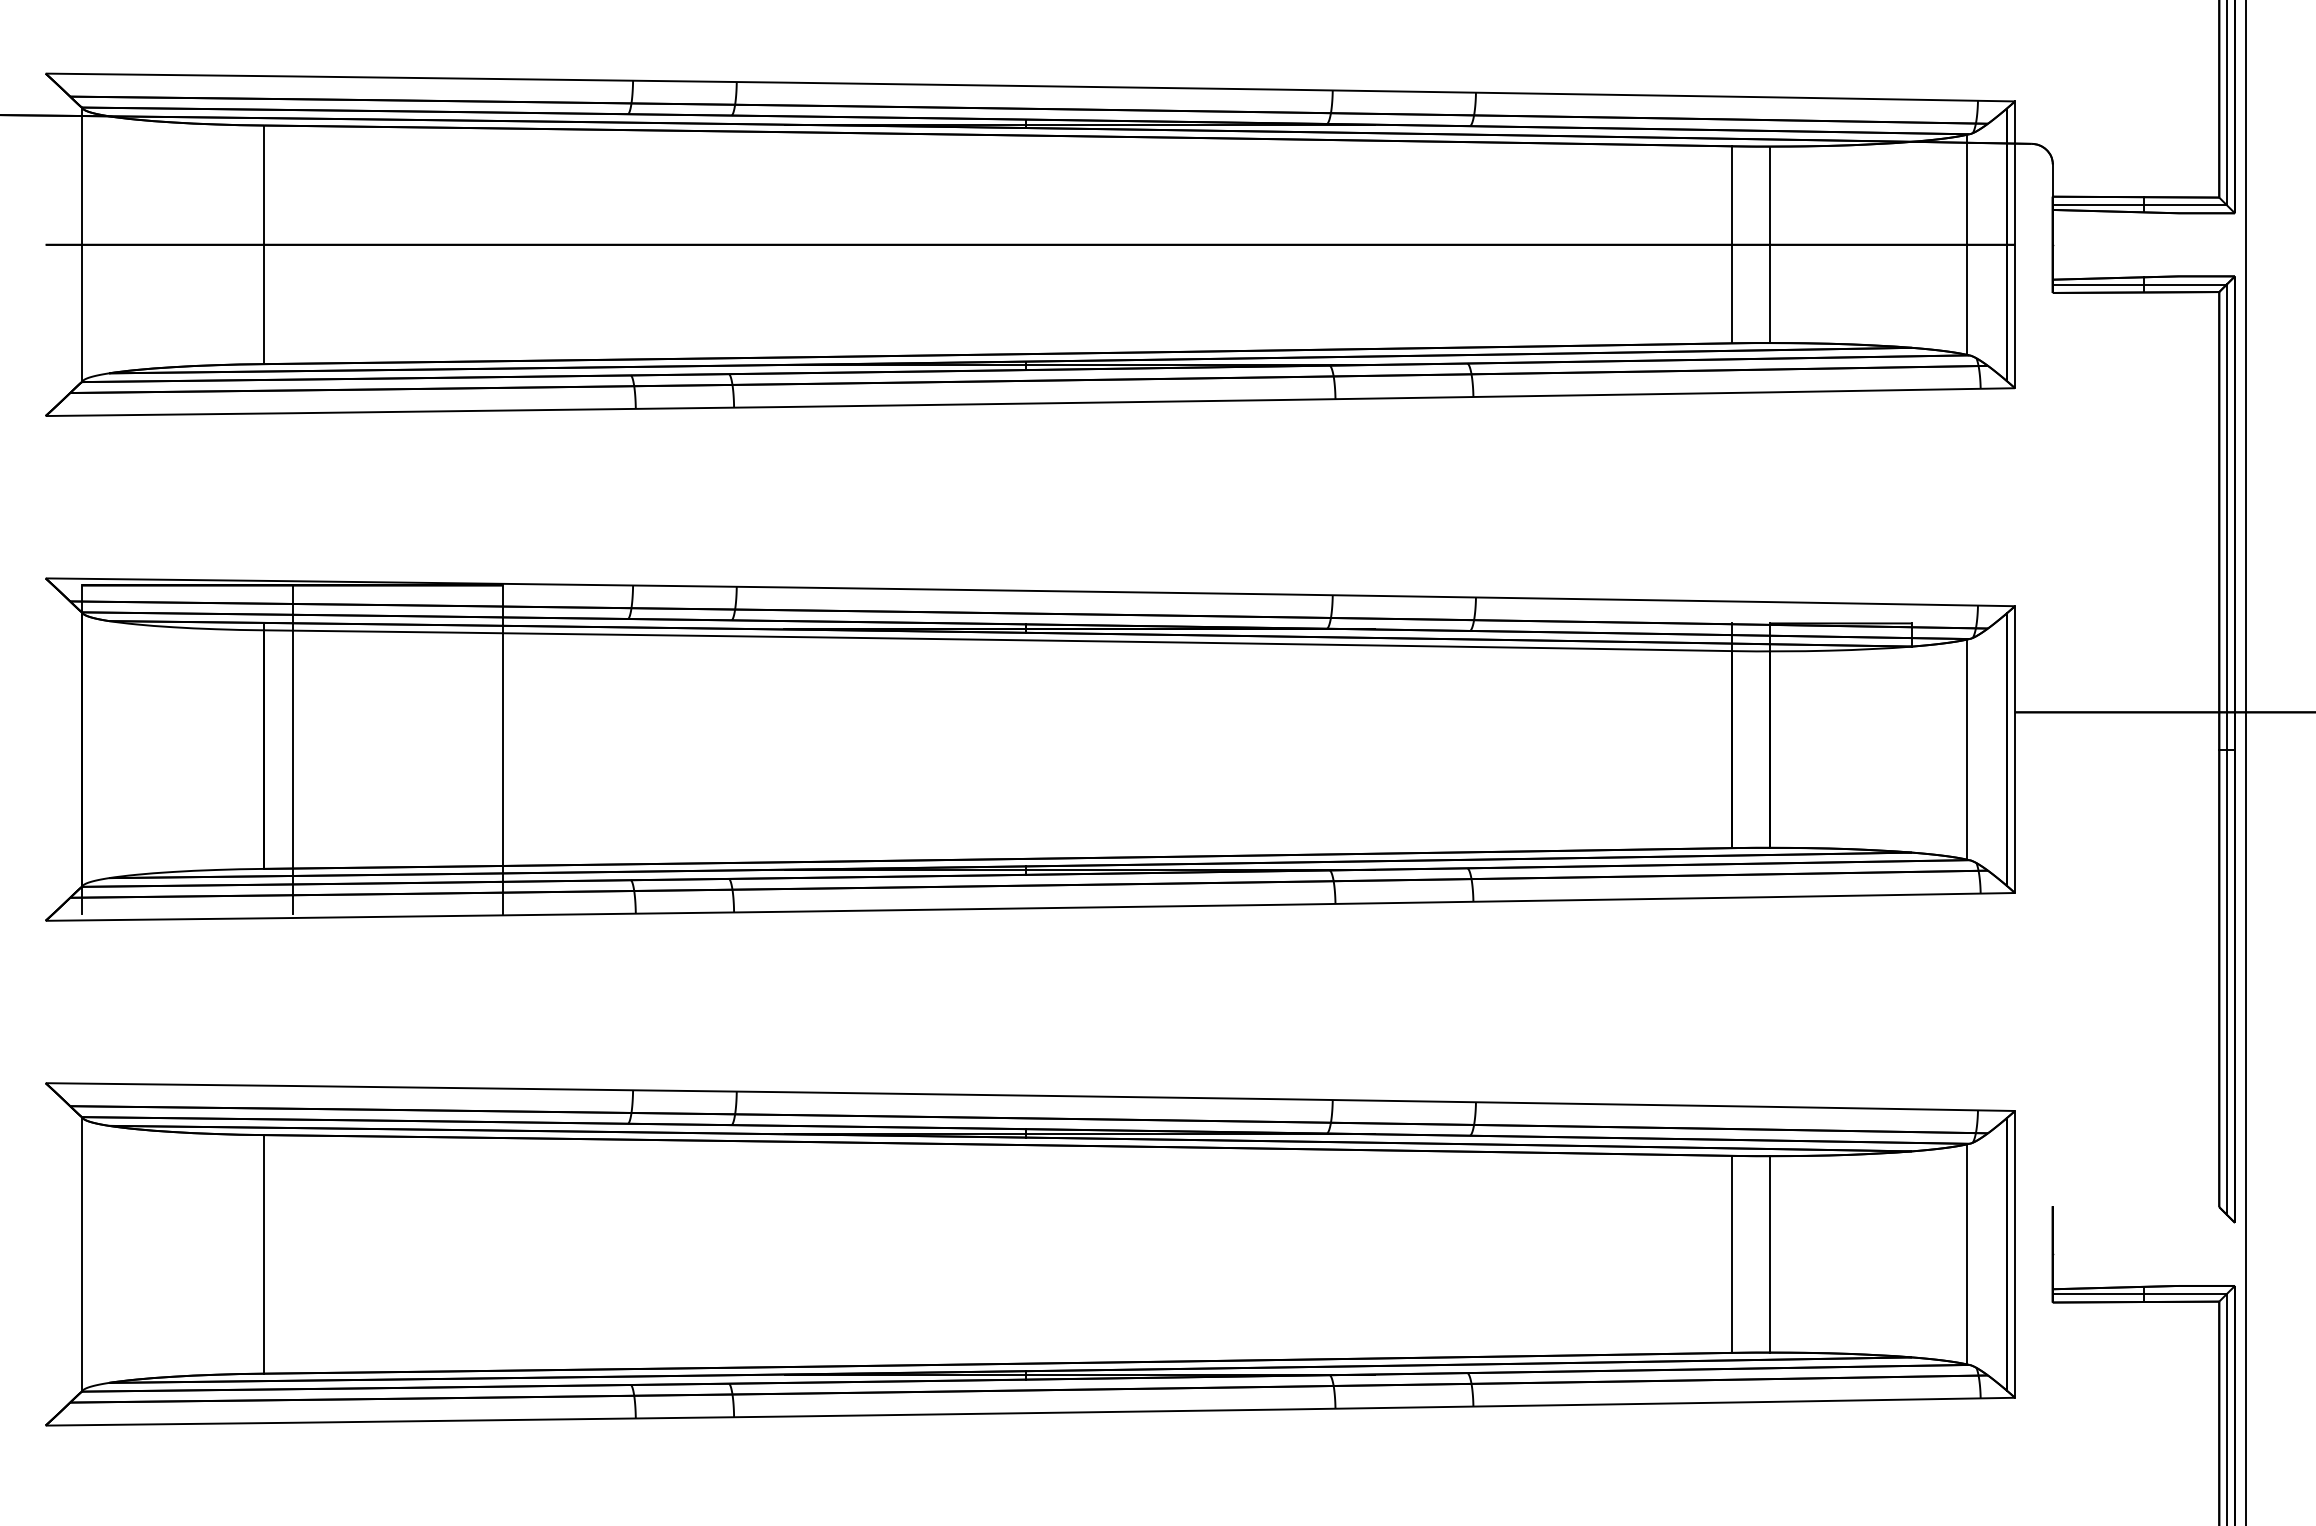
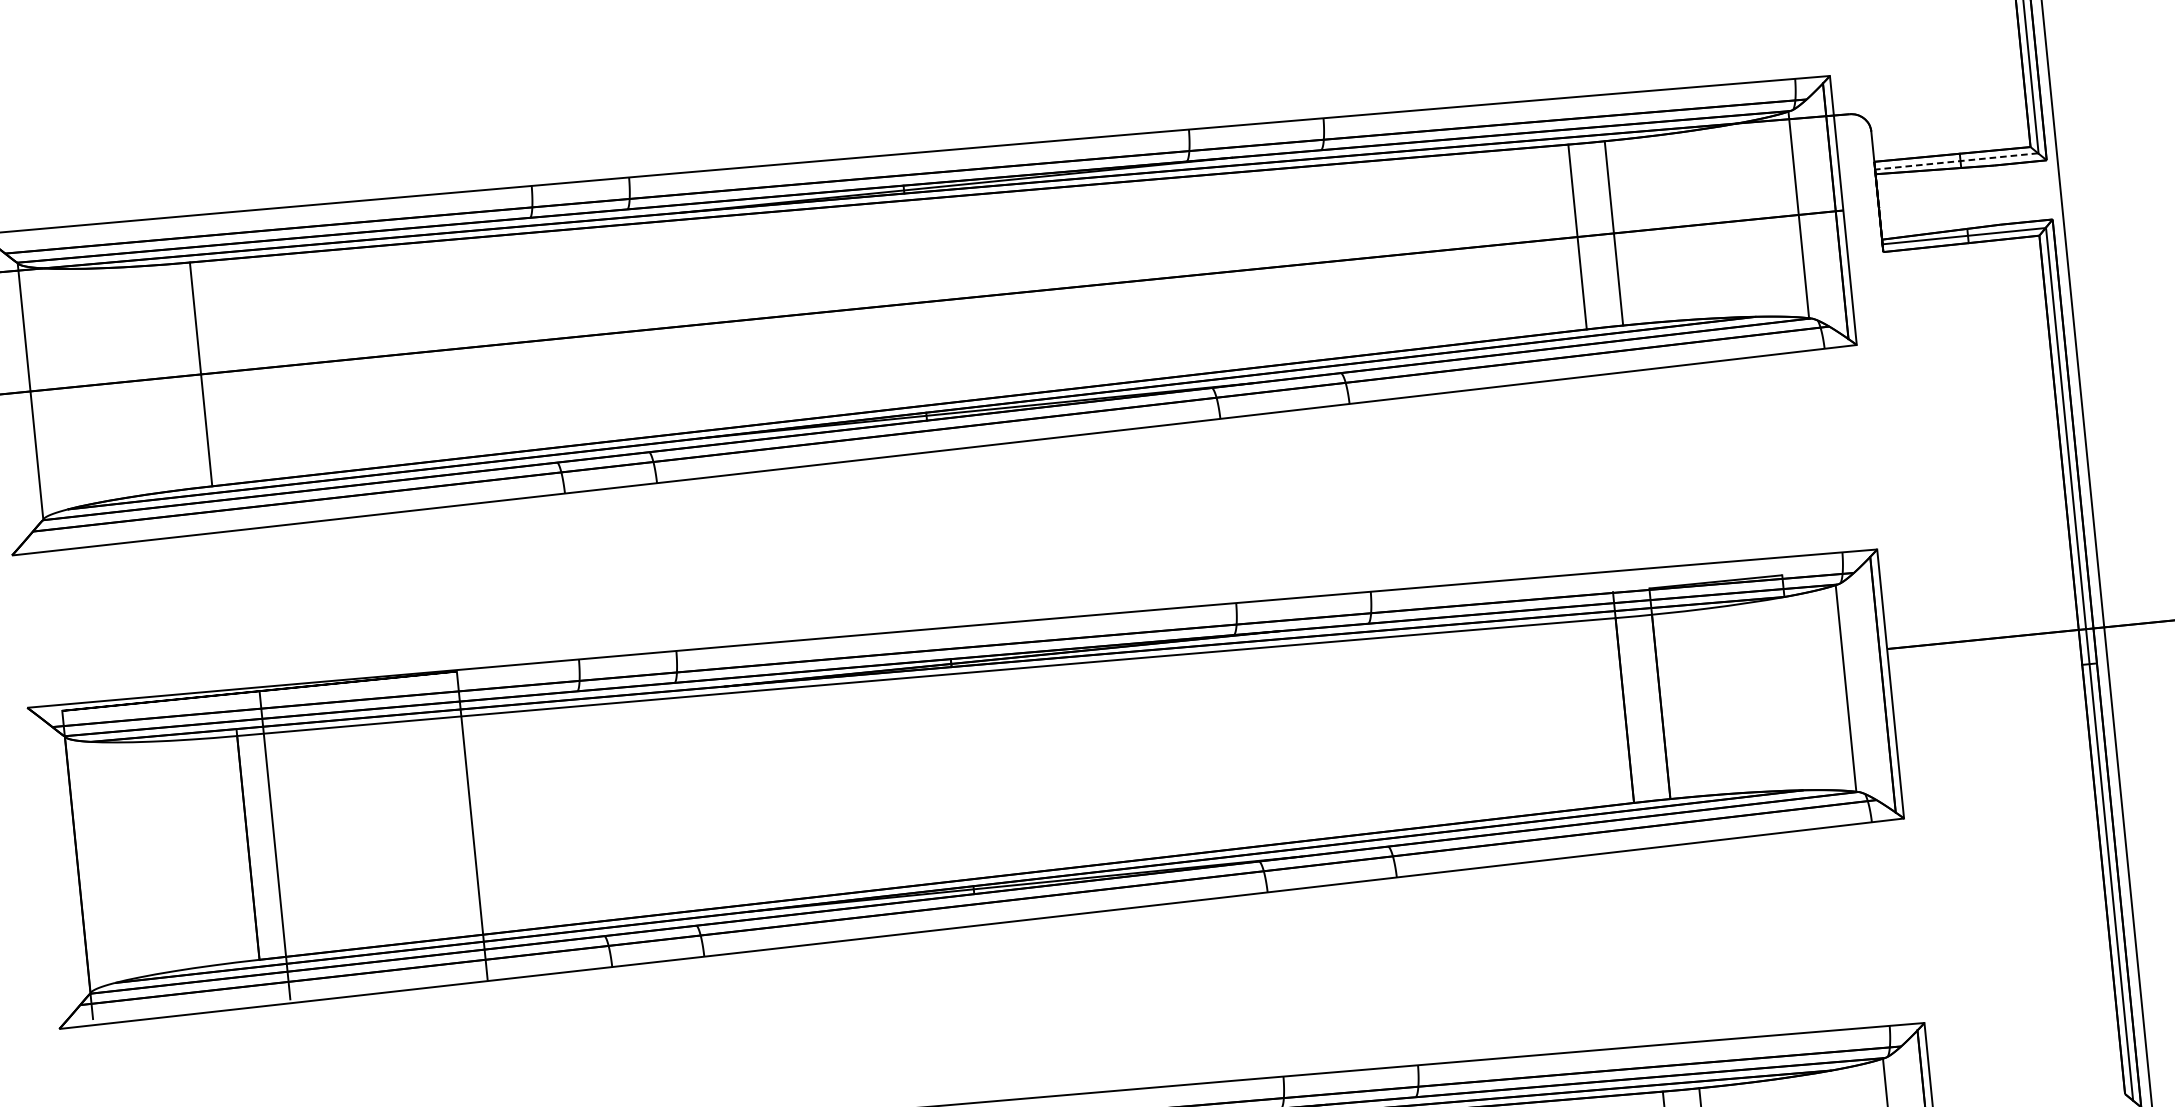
line: (2139, 205) -> (1956, 161), solid -> dashed

